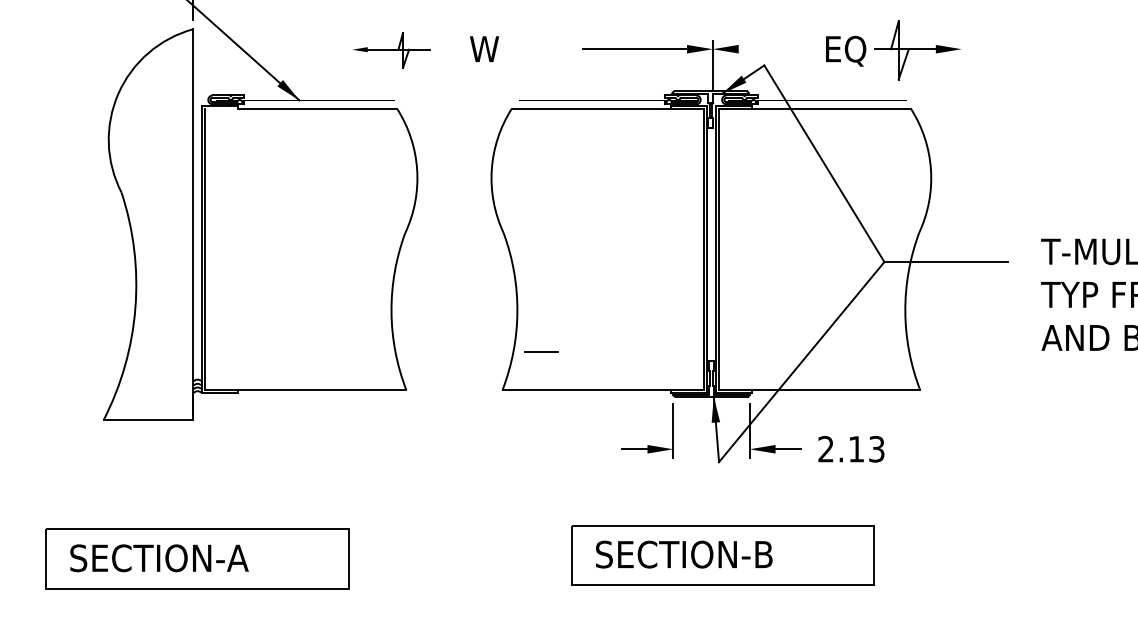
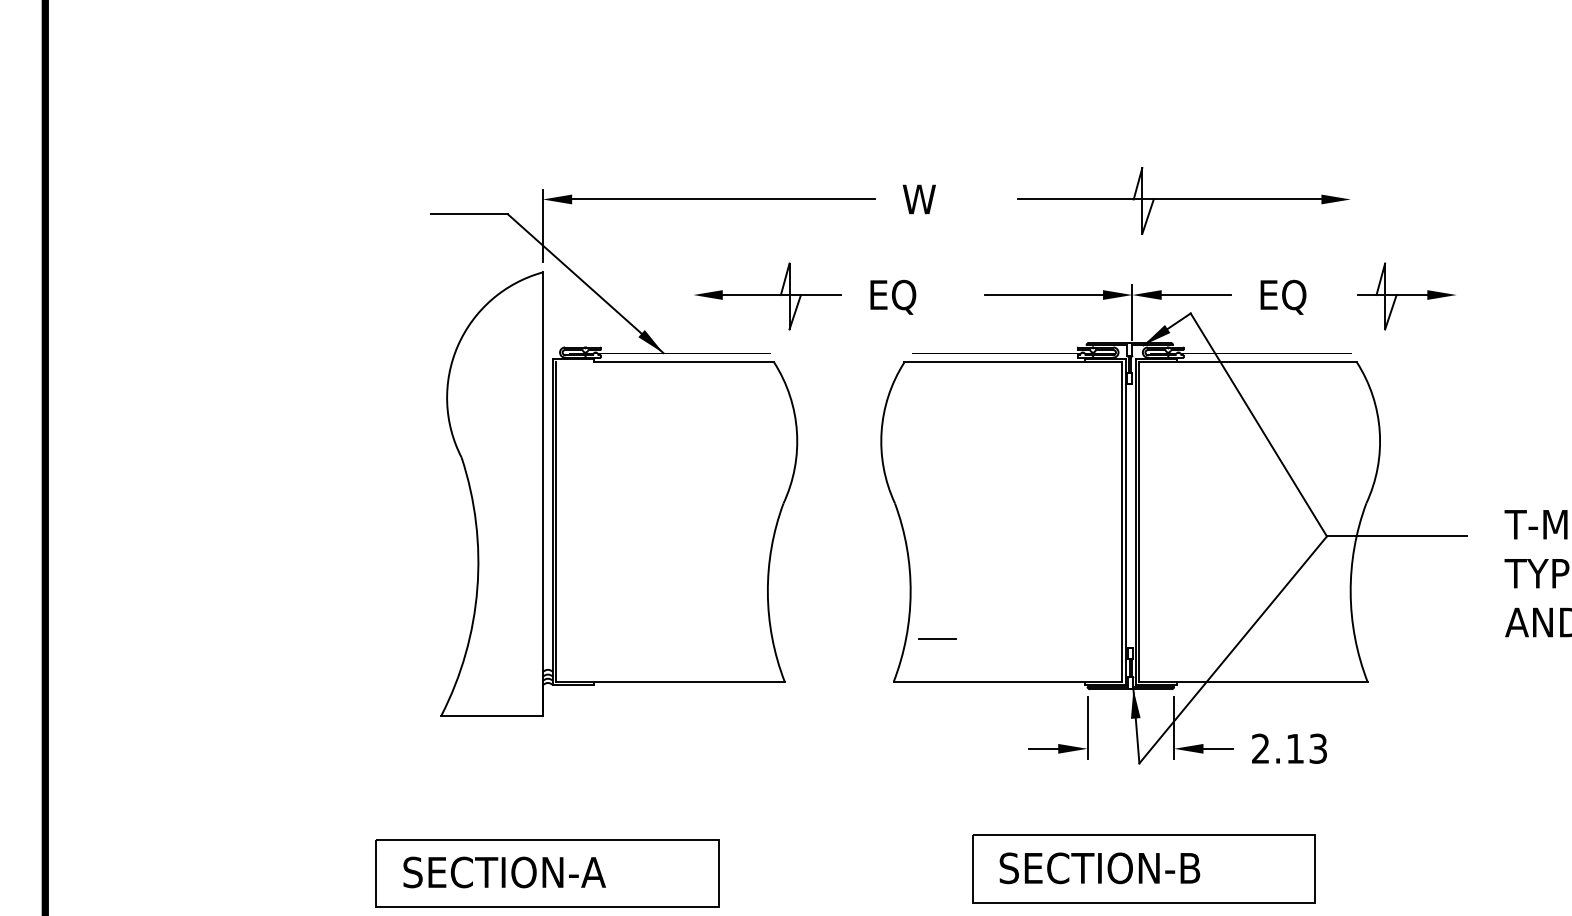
line: (768, 49) -> (1195, 295), added
part: (391, 50) -> (767, 296), size x1.67
text: (496, 50) -> (886, 296), W -> EQ
part: (917, 50) -> (1406, 296), moved

